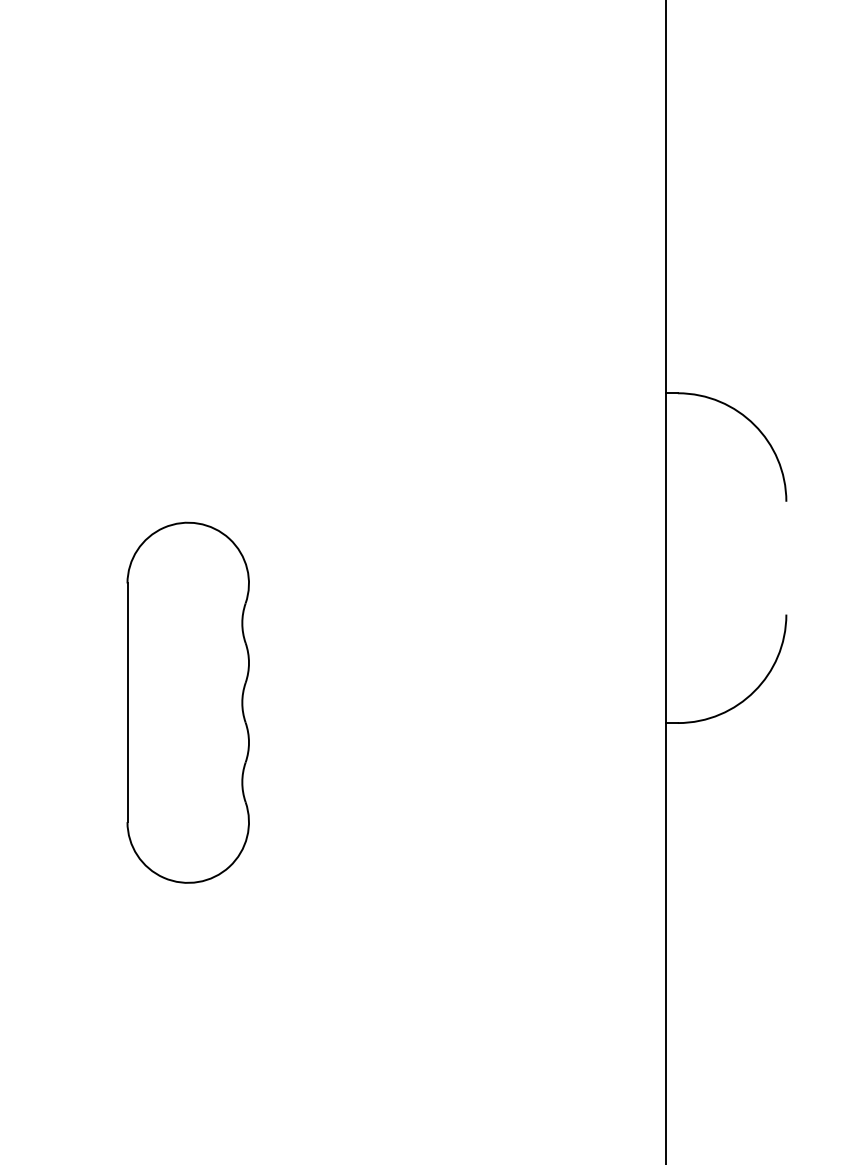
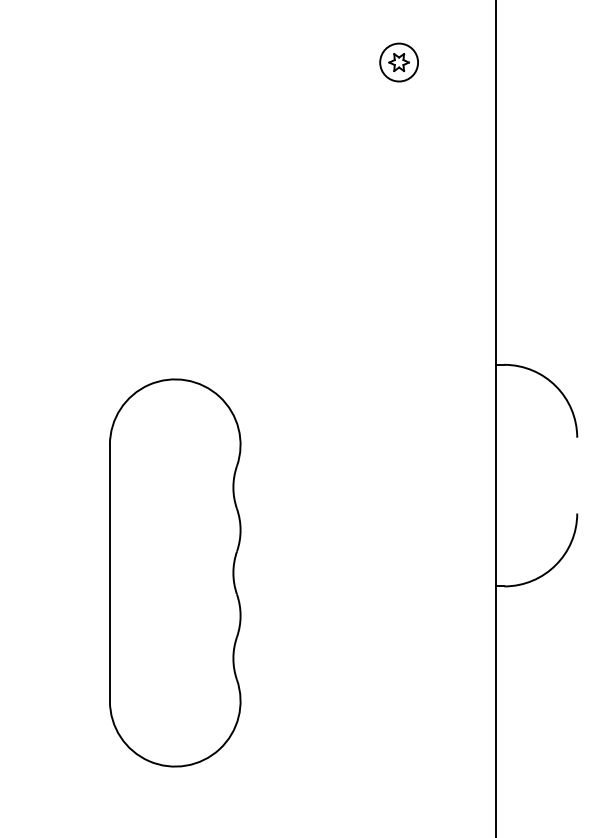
part: (188, 702) -> (175, 572), size x1.6

